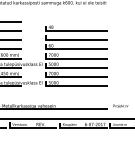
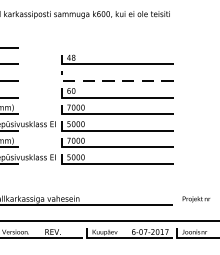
line: (73, 40) -> (111, 81), solid -> dashed

